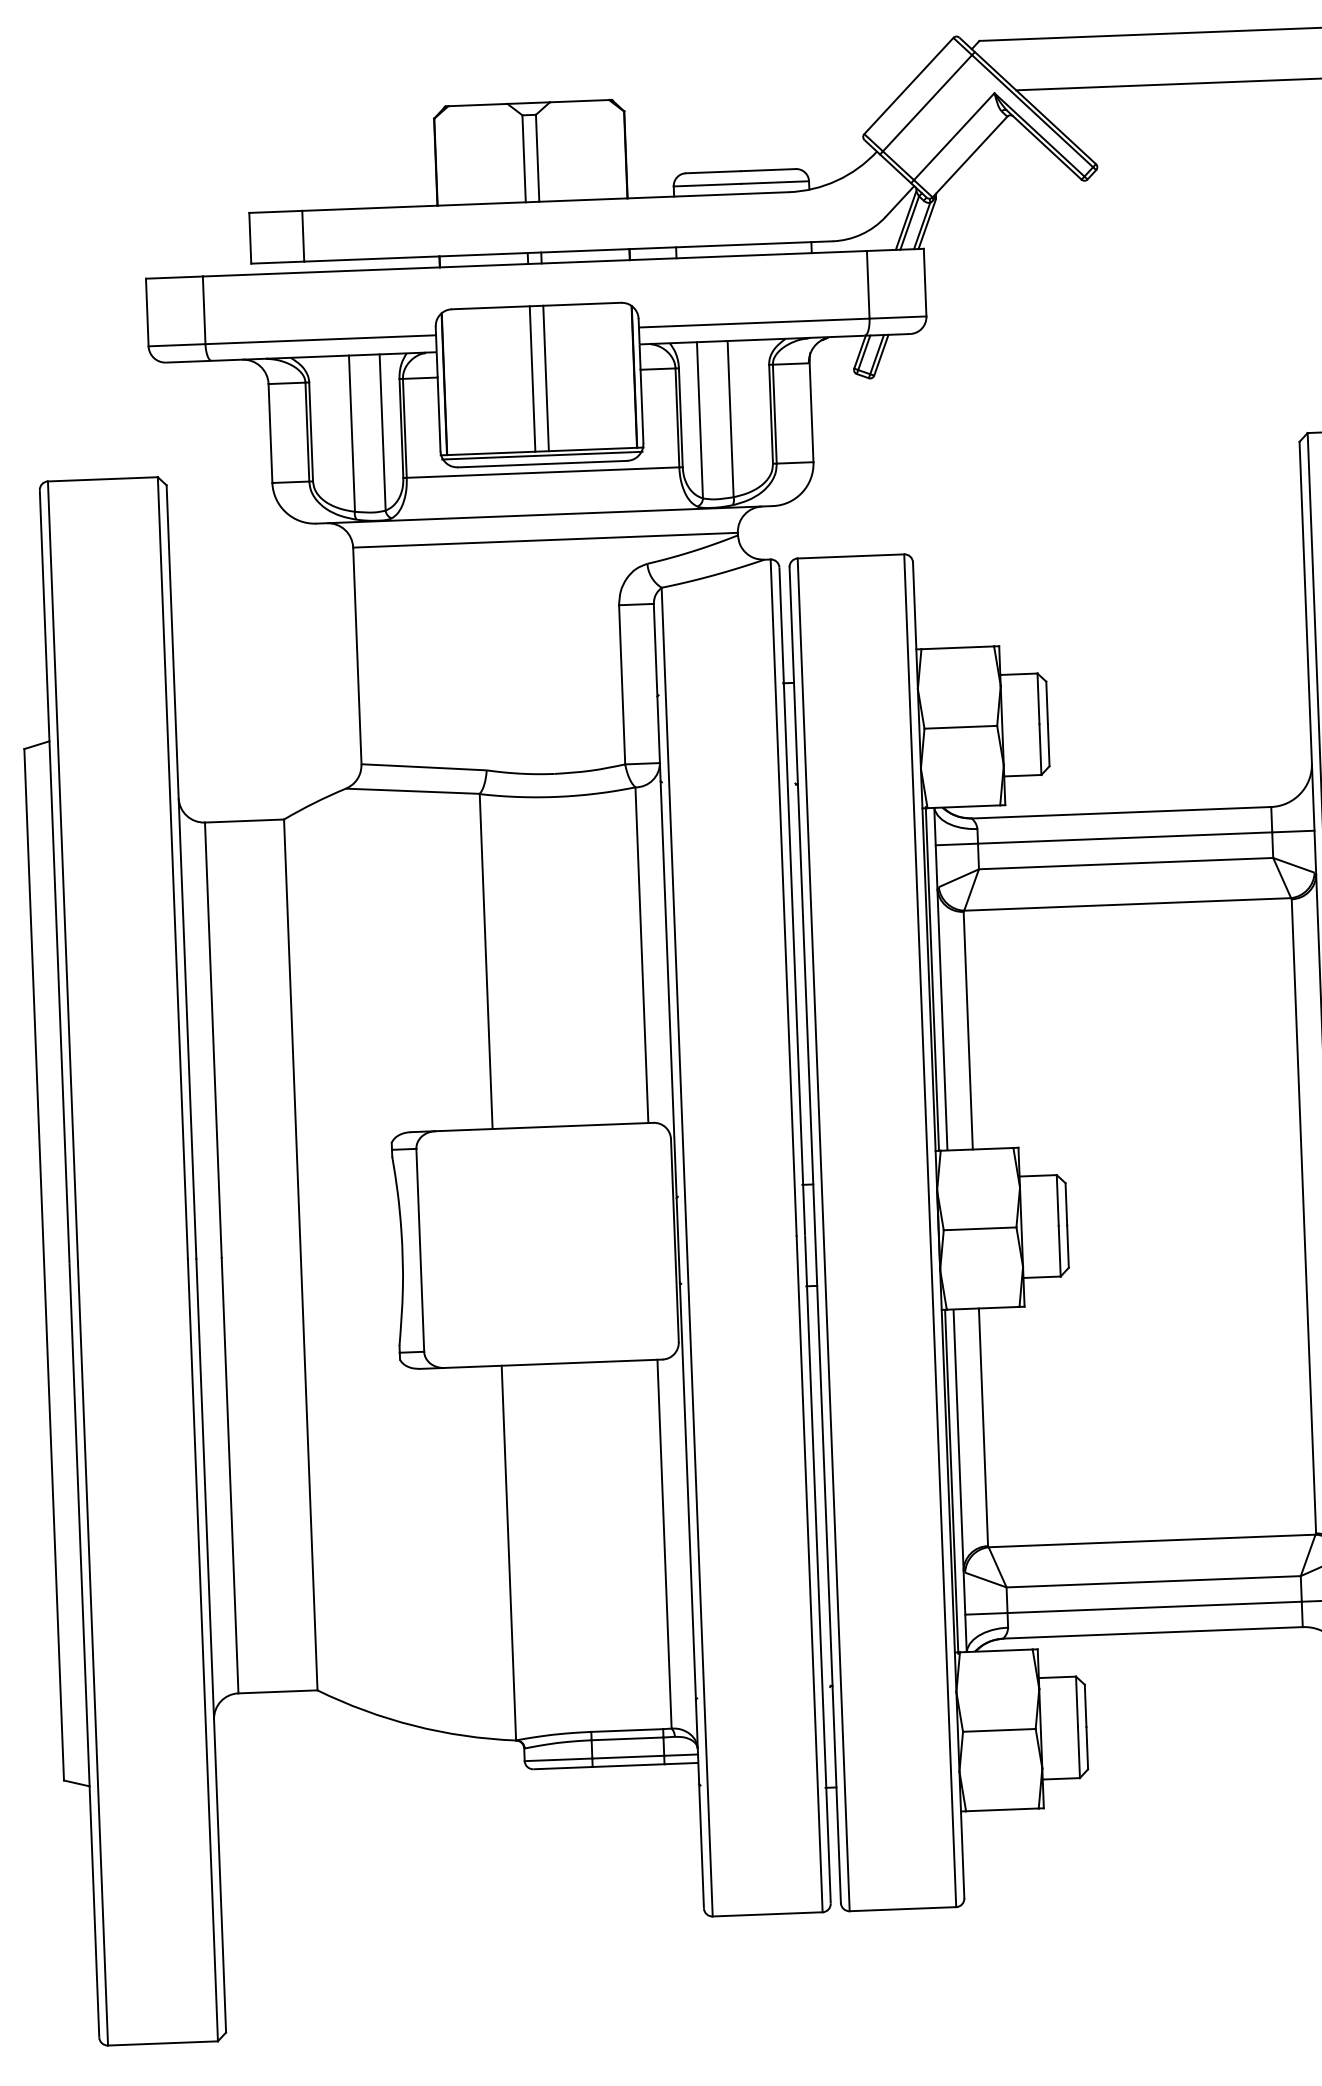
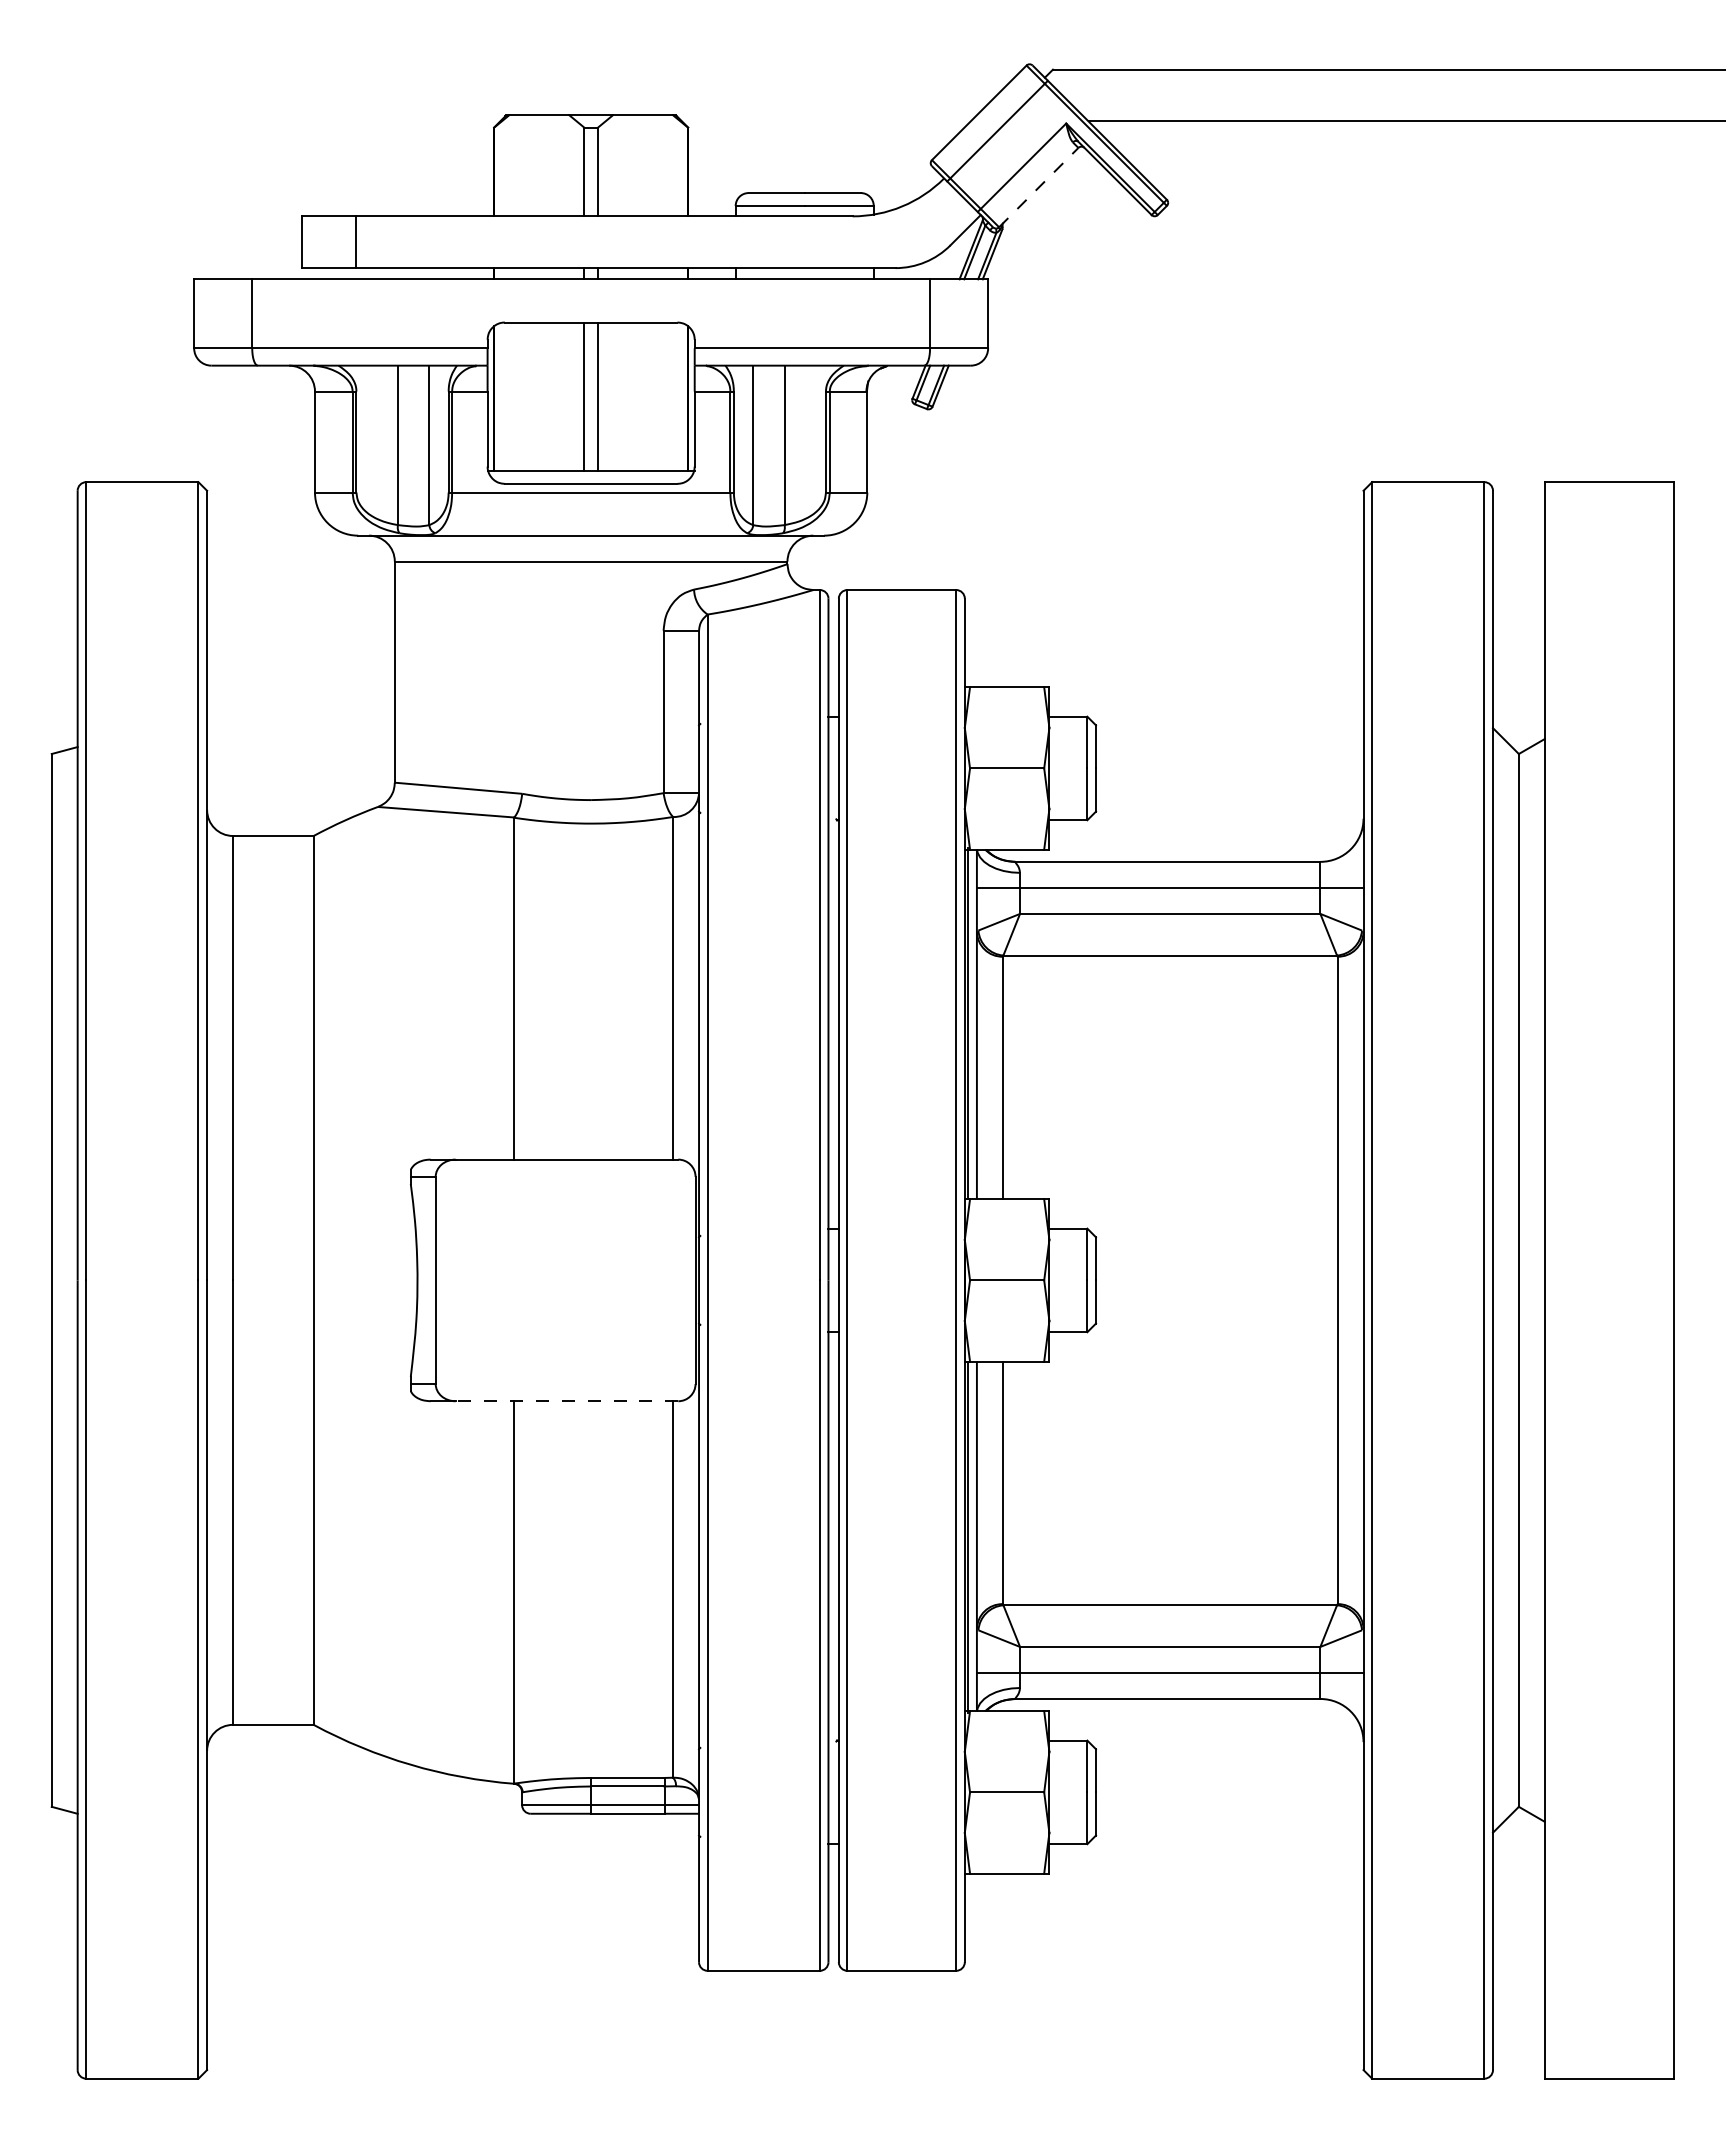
line: (970, 156) -> (1039, 187), solid -> dashed
line: (542, 455) -> (591, 475), removed
line: (552, 1364) -> (566, 1401), solid -> dashed

